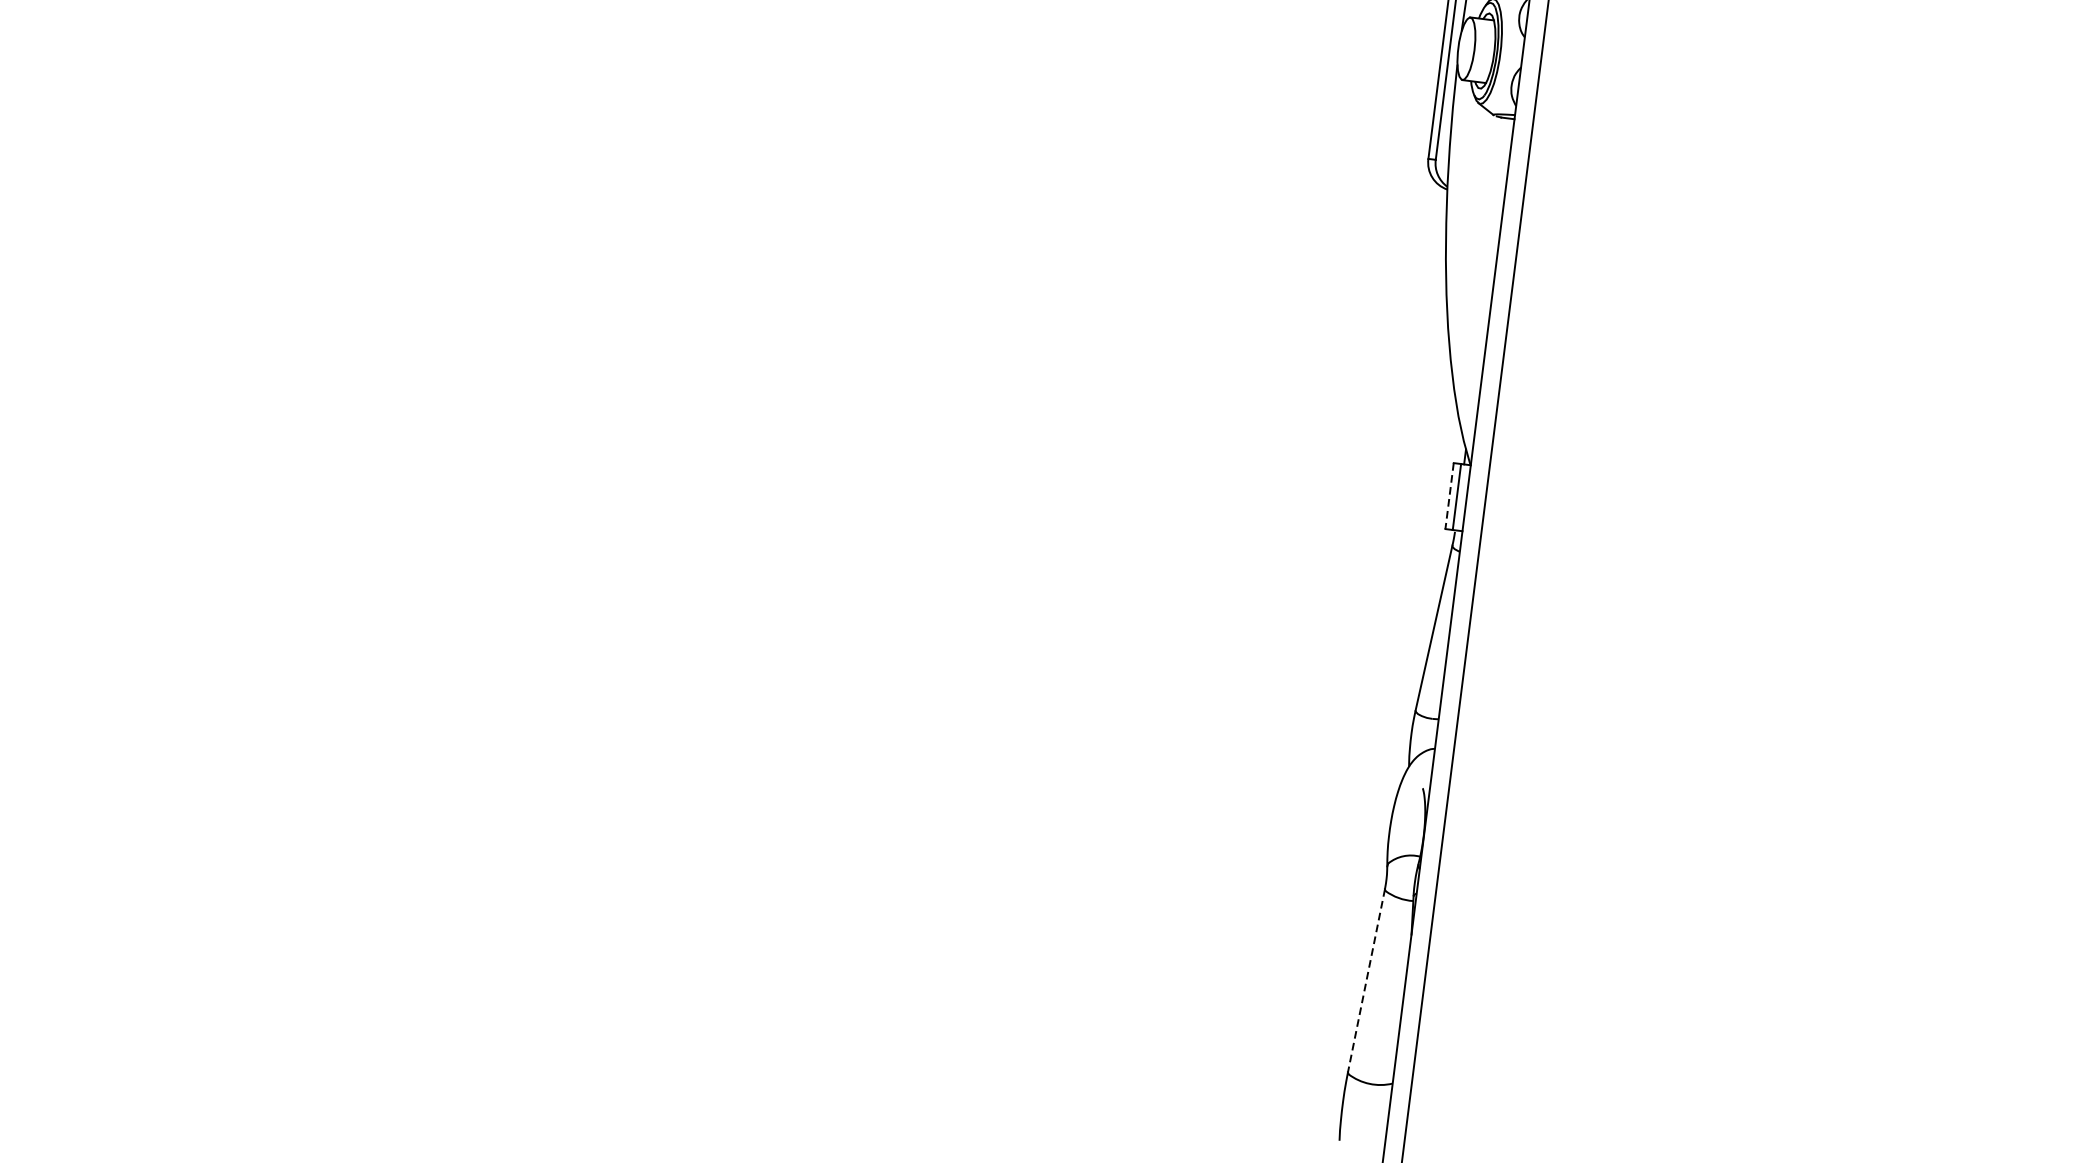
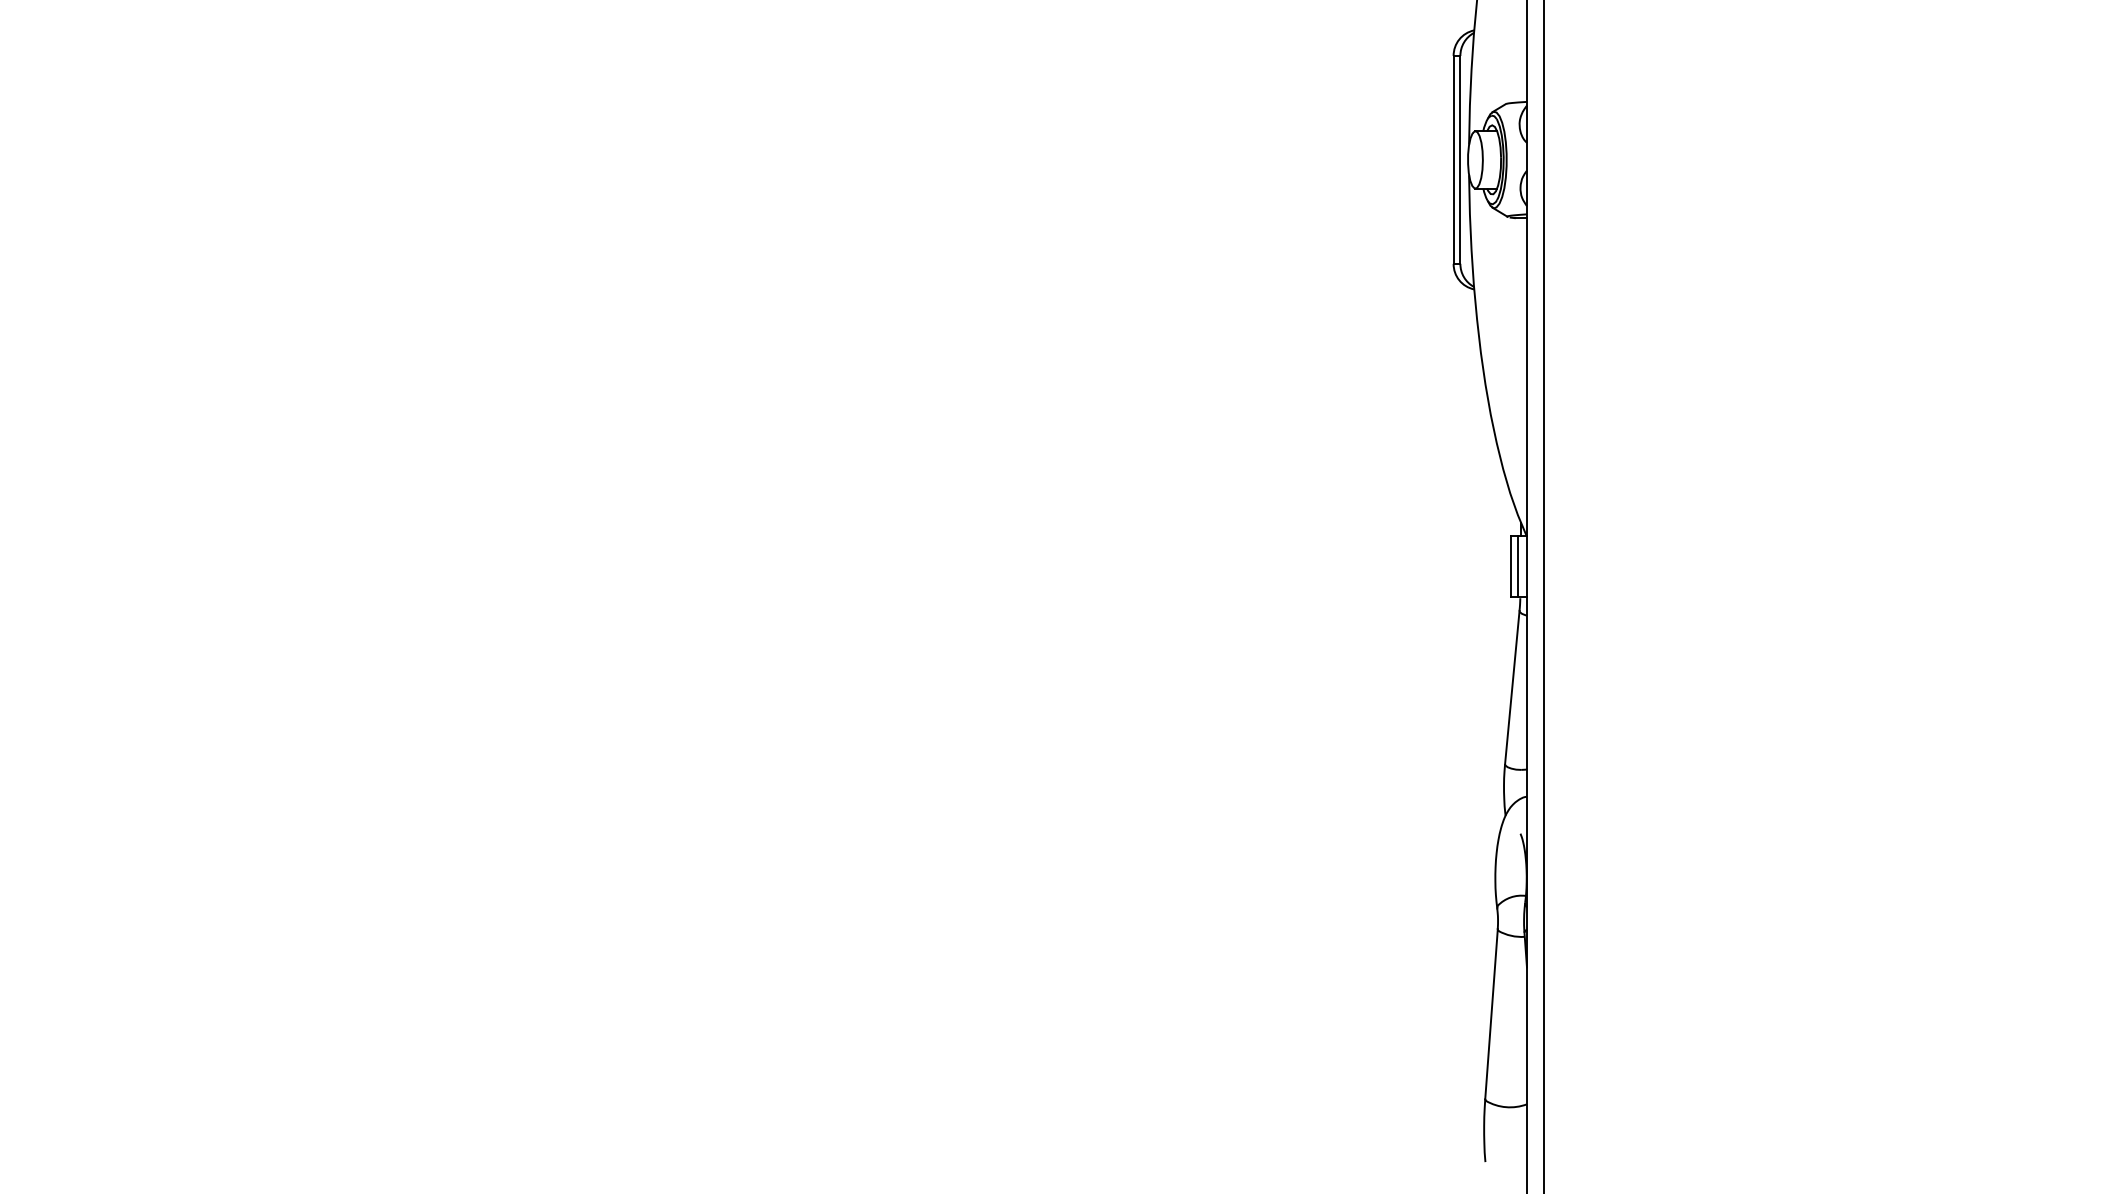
line: (1449, 496) -> (1511, 566), dashed -> solid
line: (1366, 980) -> (1491, 1014), dashed -> solid

